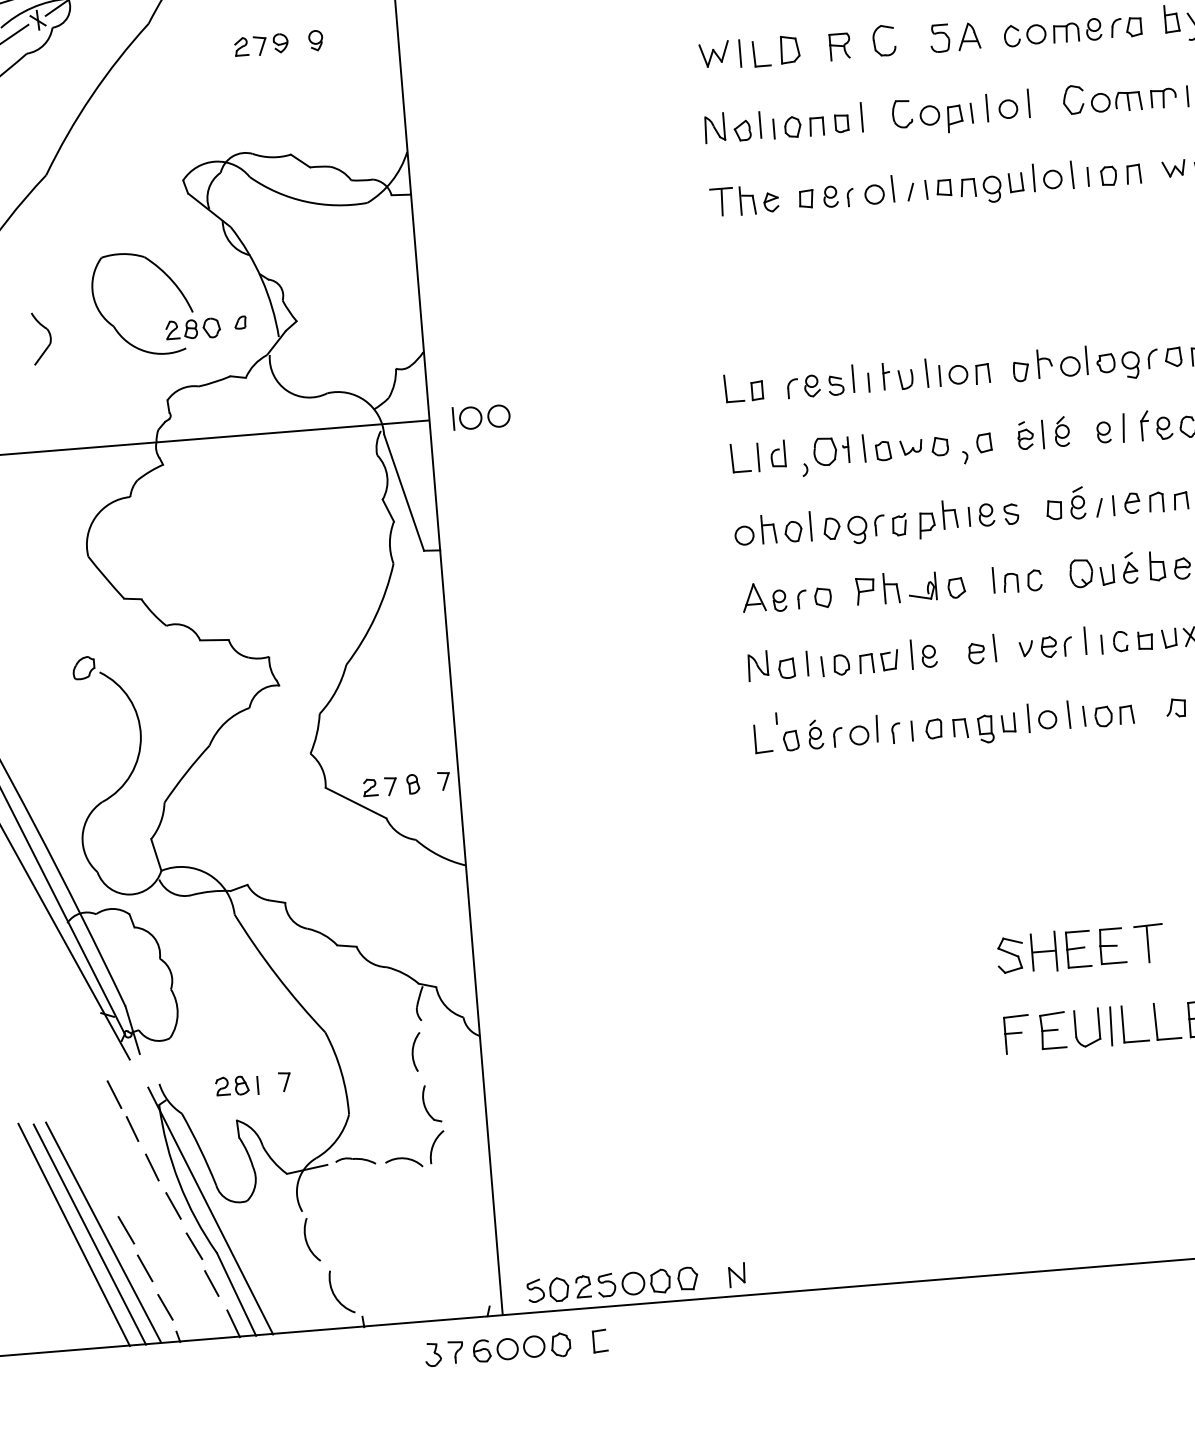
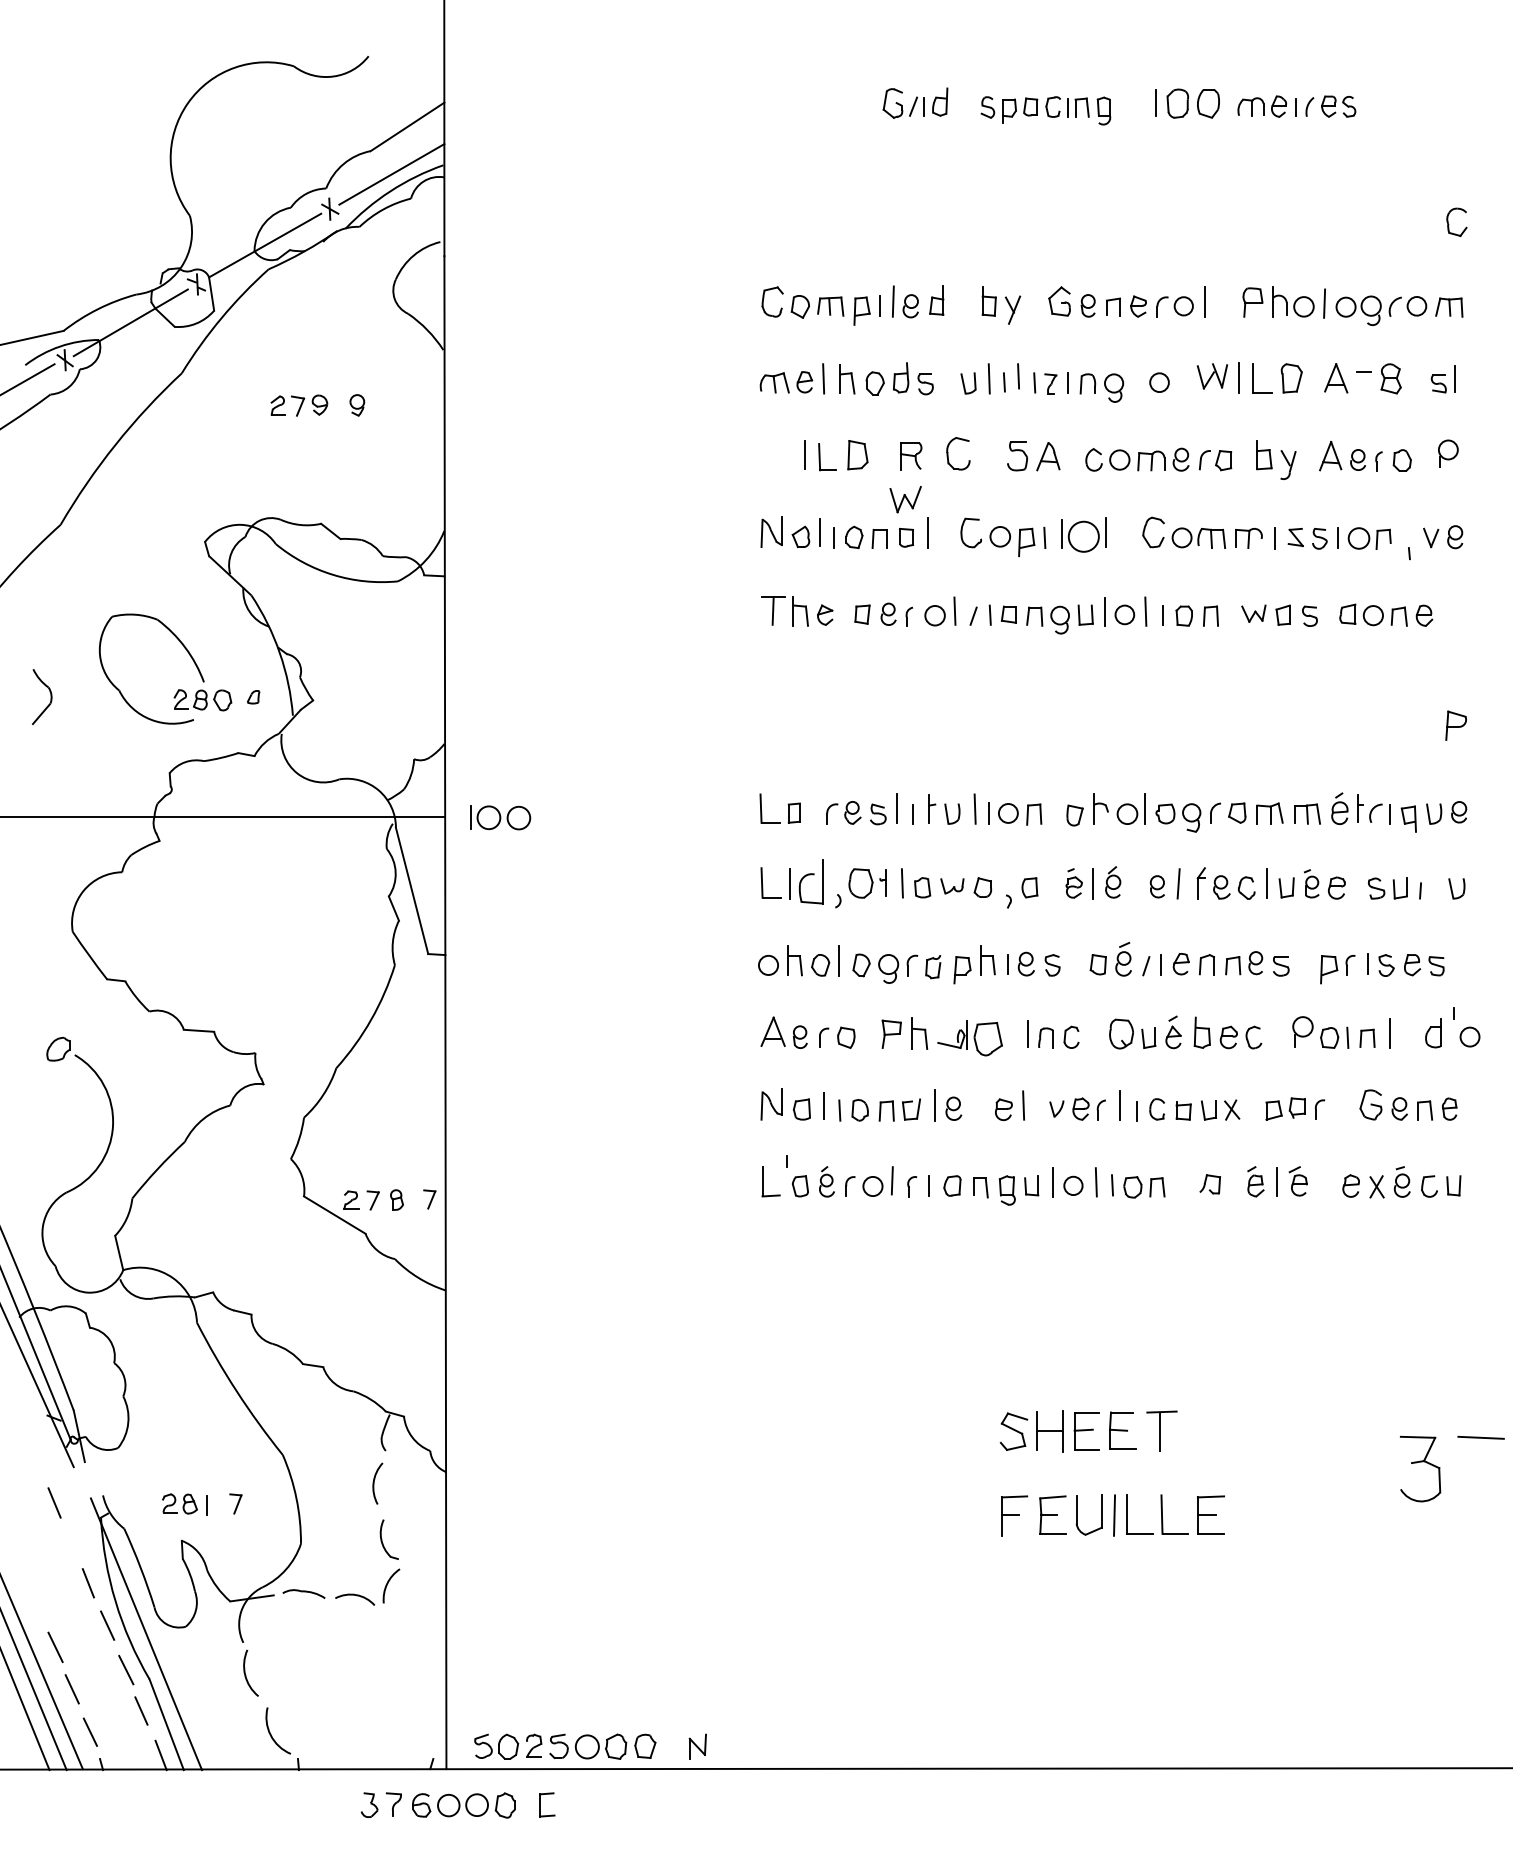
part: (714, 54) -> (905, 499), moved
circle: (1008, 108) -> (1083, 536), size x1.6
part: (777, 453) -> (810, 881), size x1.6
part: (956, 587) -> (988, 1038), size x1.6
line: (132, 1128) -> (70, 1540), removed

